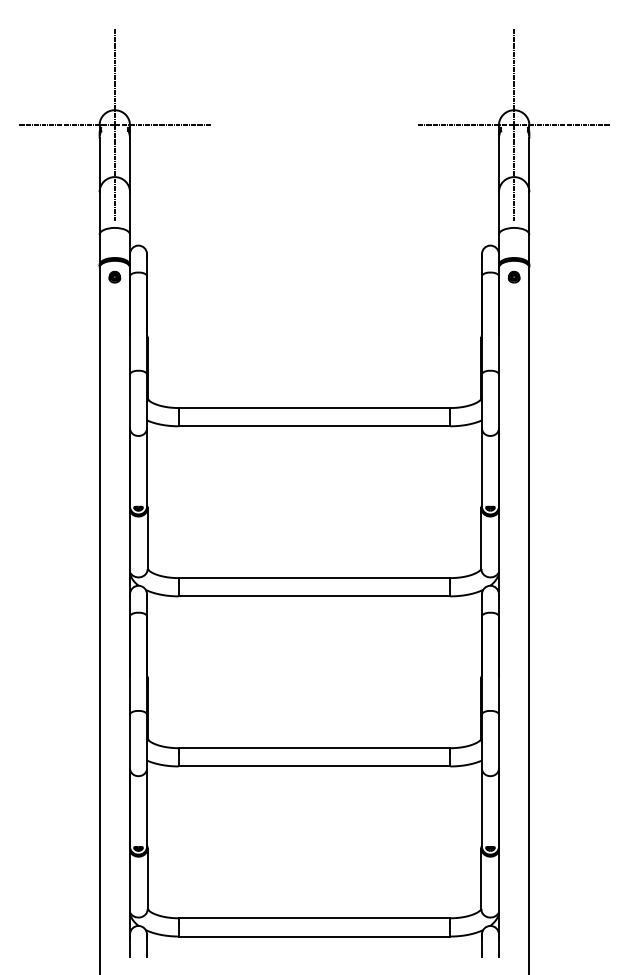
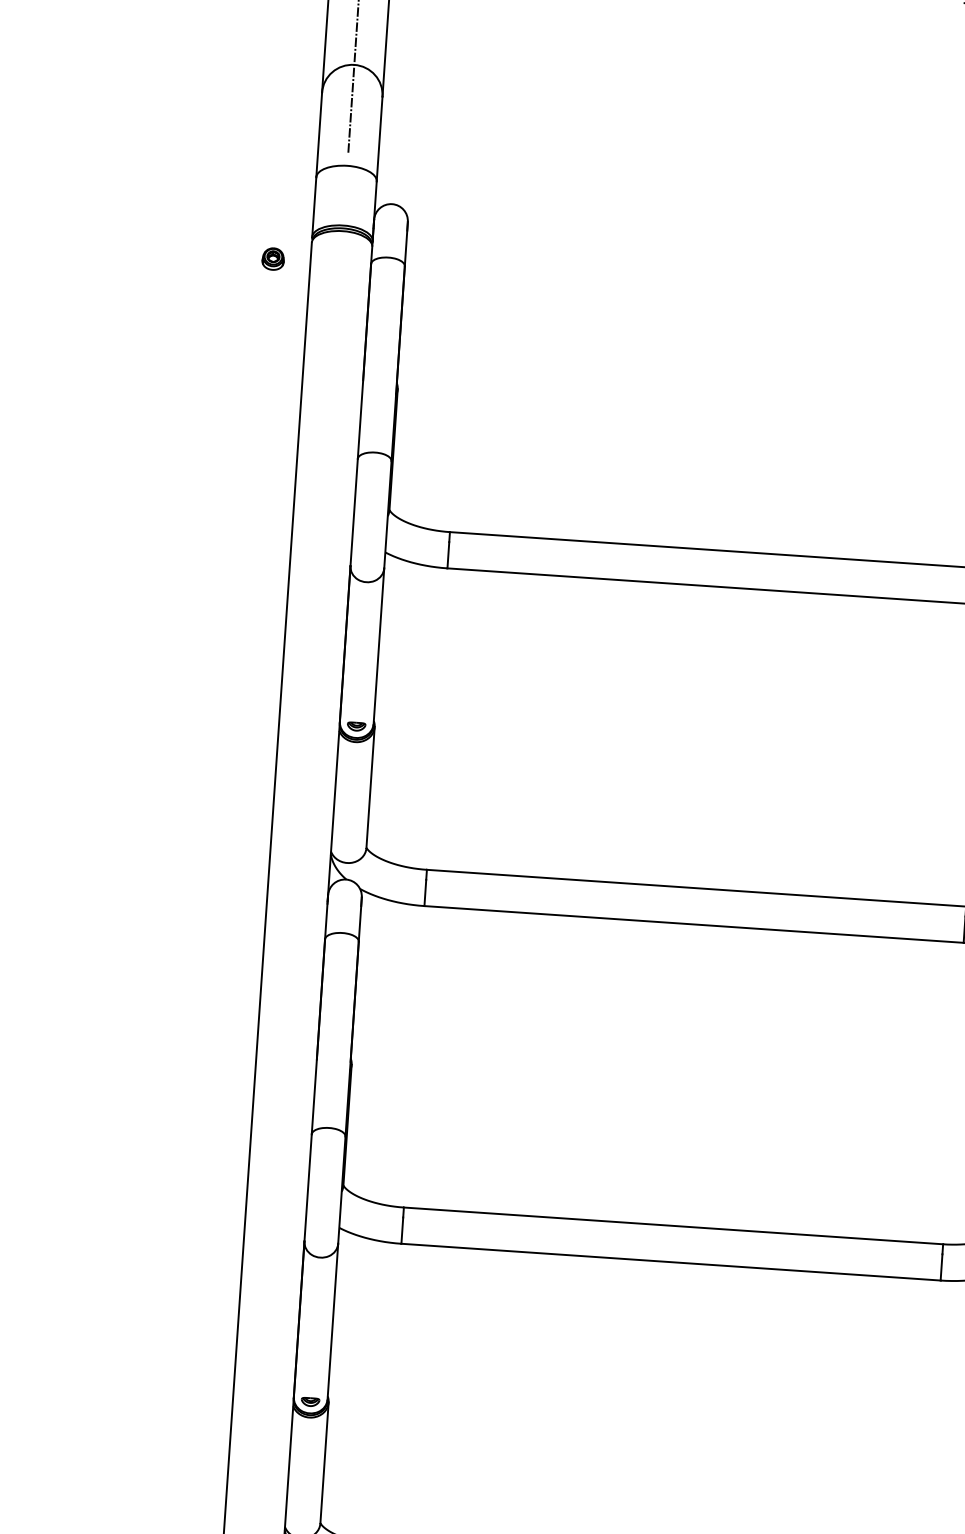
part: (114, 276) -> (272, 257), moved

